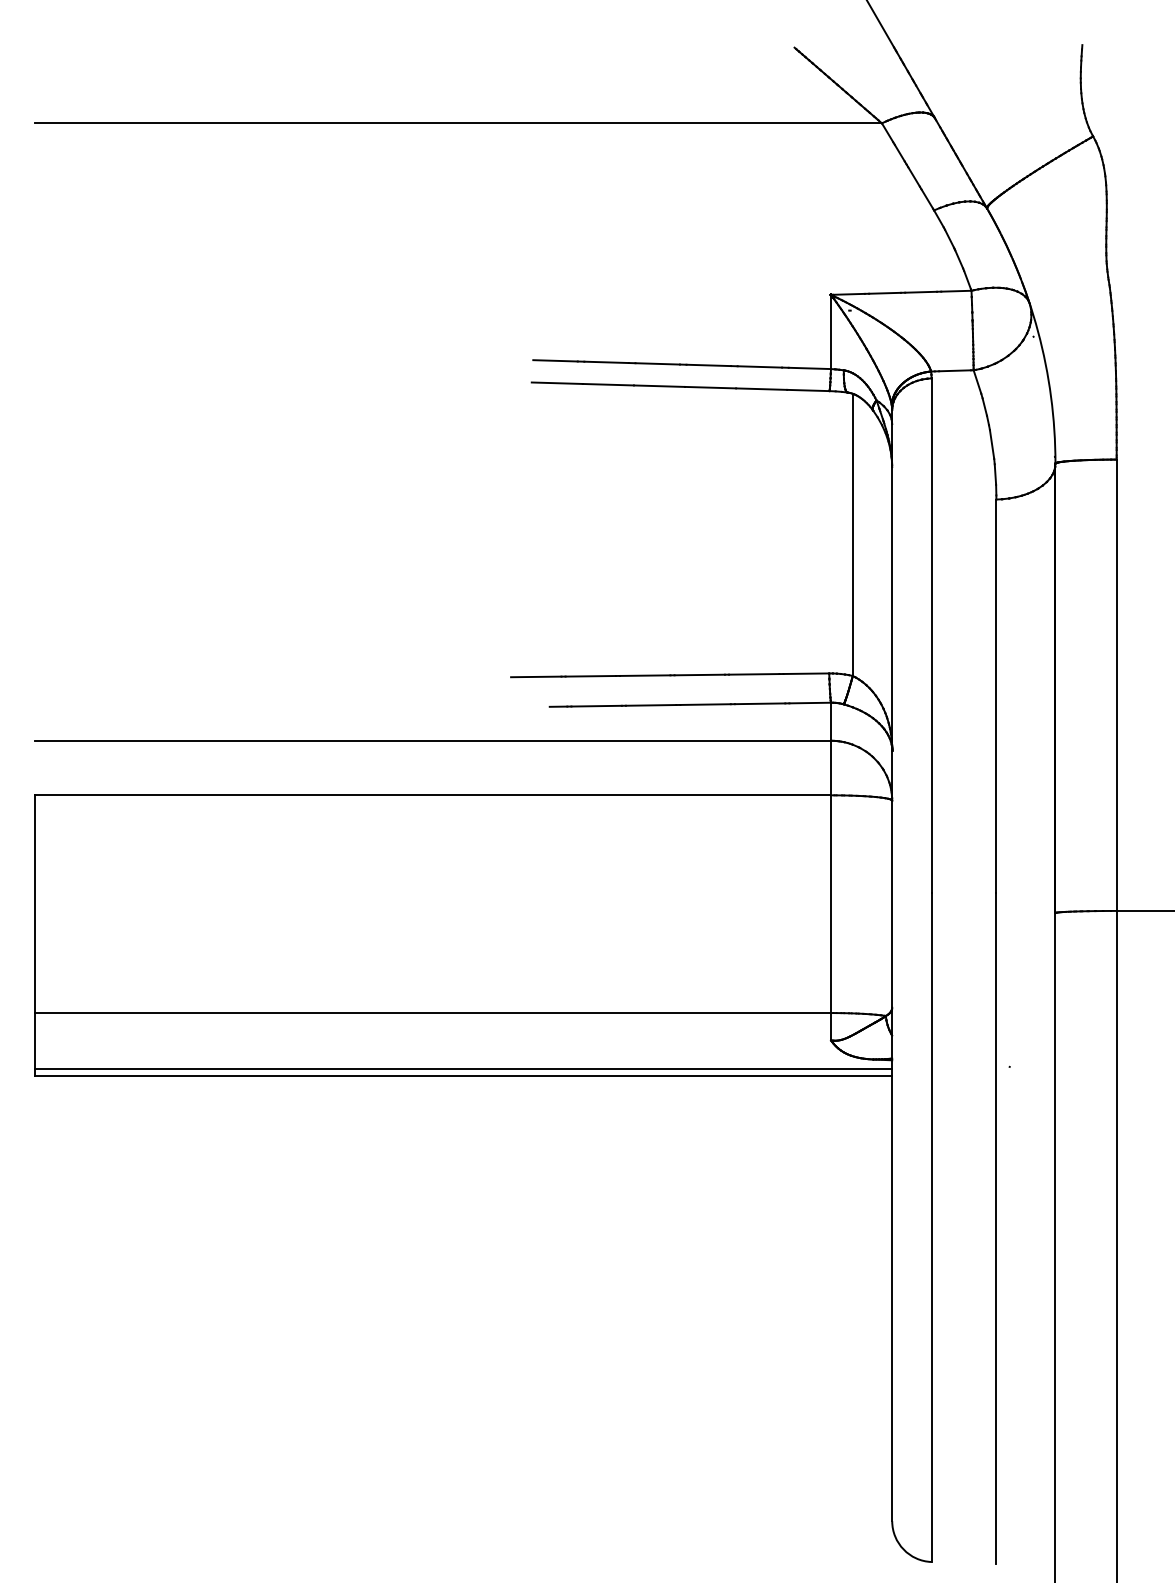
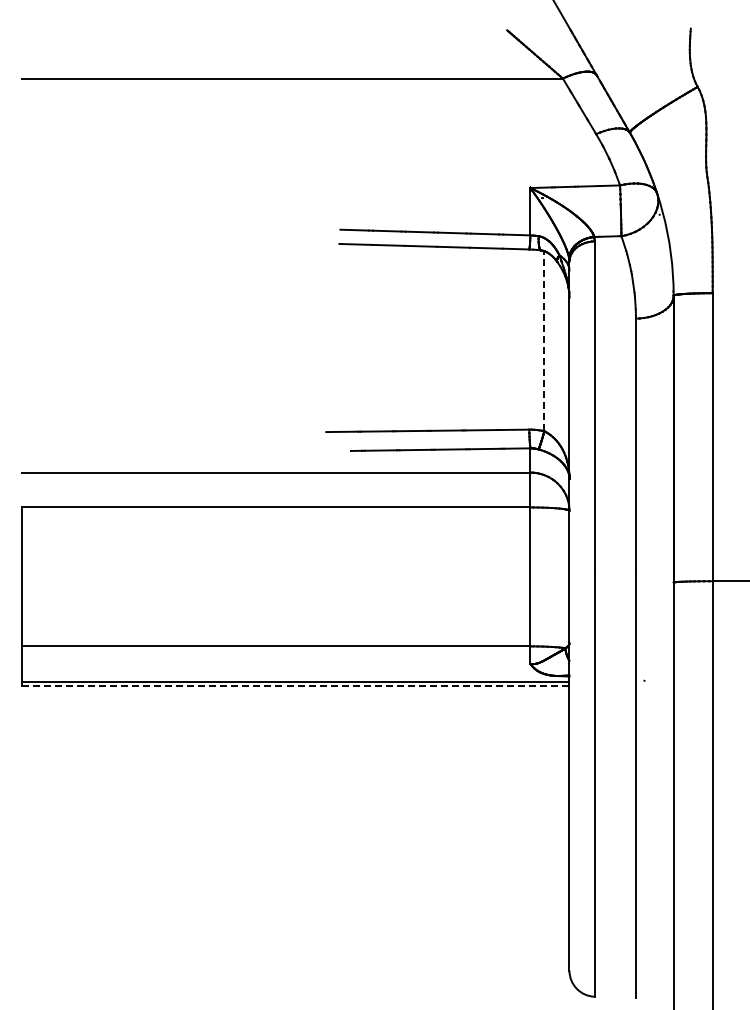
line: (853, 533) -> (544, 340), solid -> dashed
line: (464, 1075) -> (296, 686), solid -> dashed

